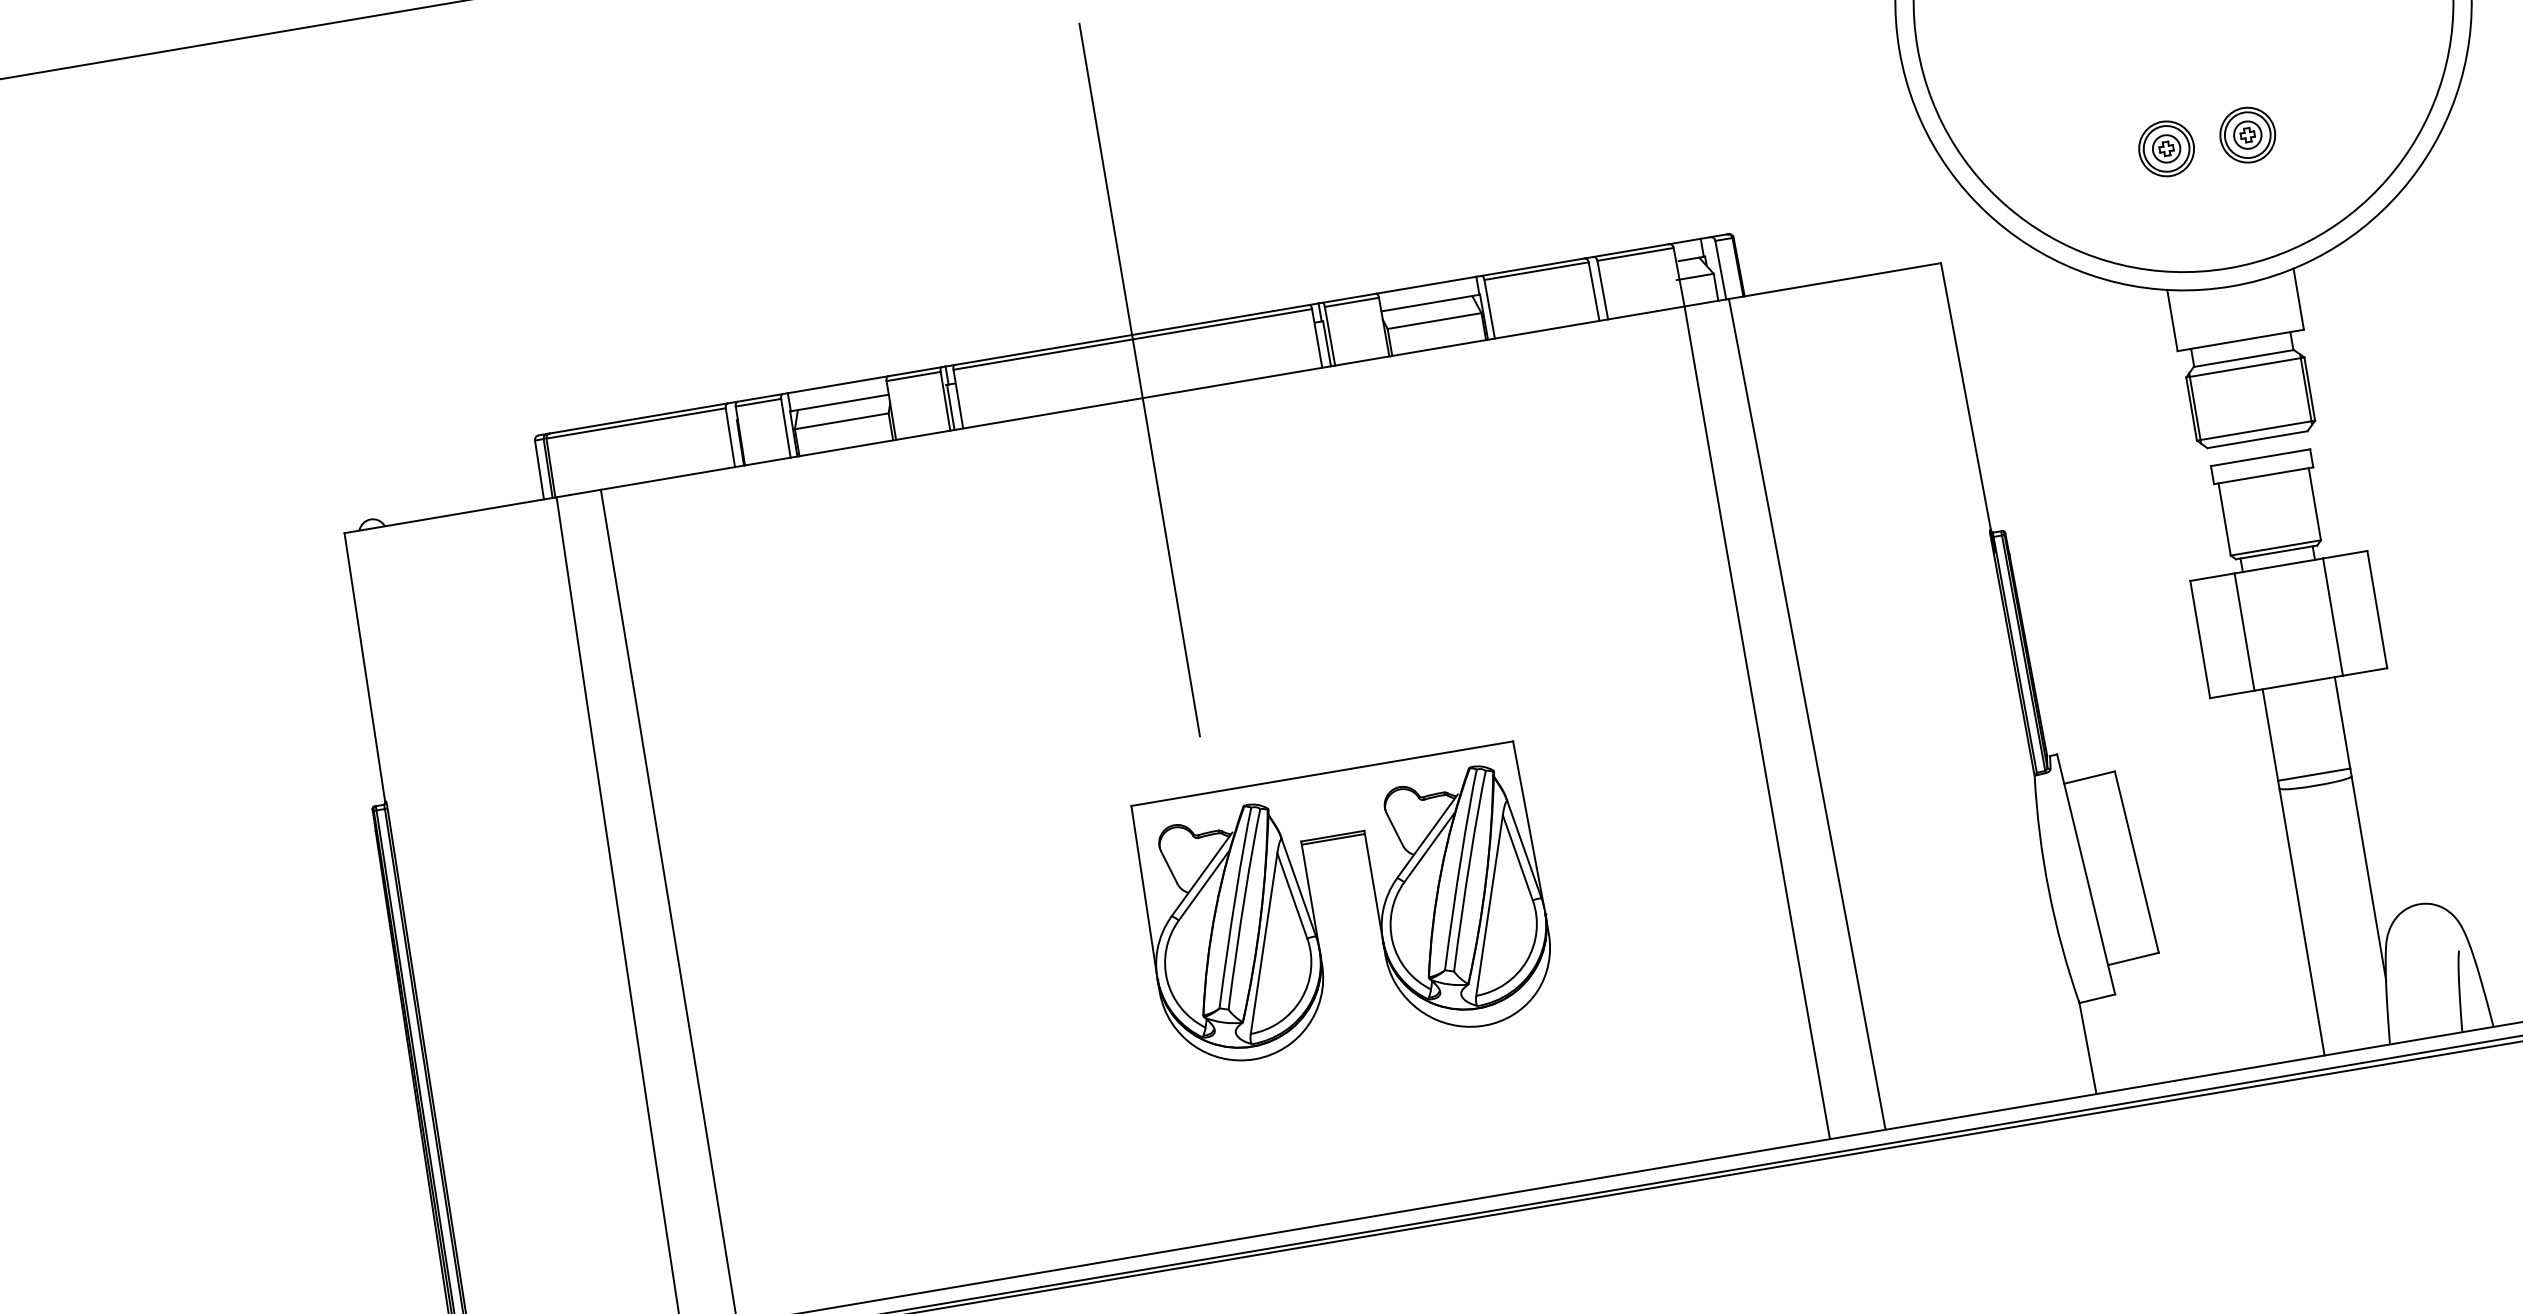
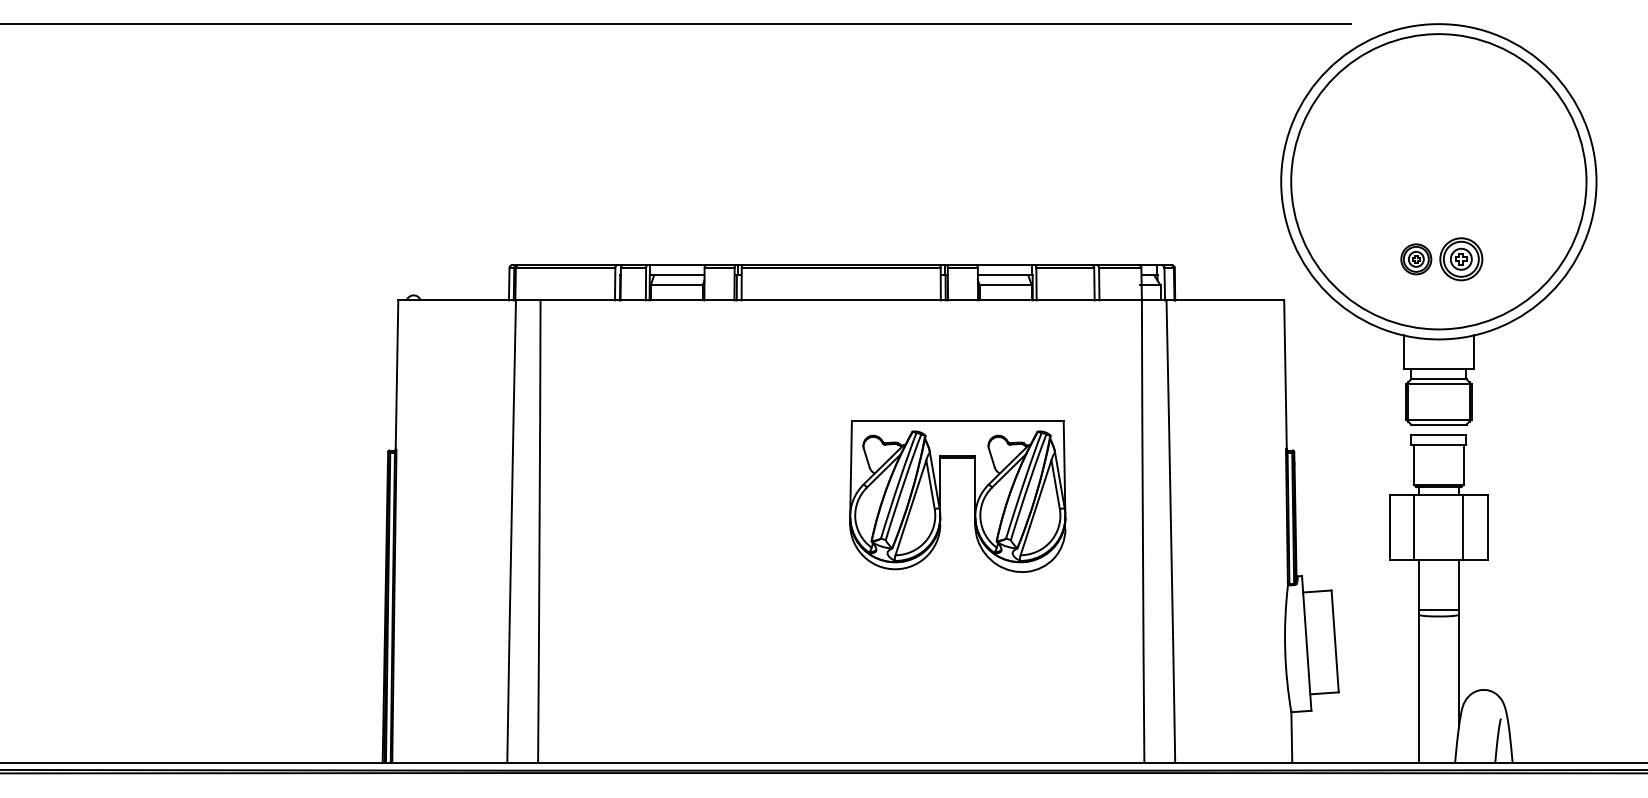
part: (2248, 135) -> (1461, 259), size x1.4
line: (1140, 380) -> (841, 290), removed
part: (1313, 914) -> (940, 496), moved

